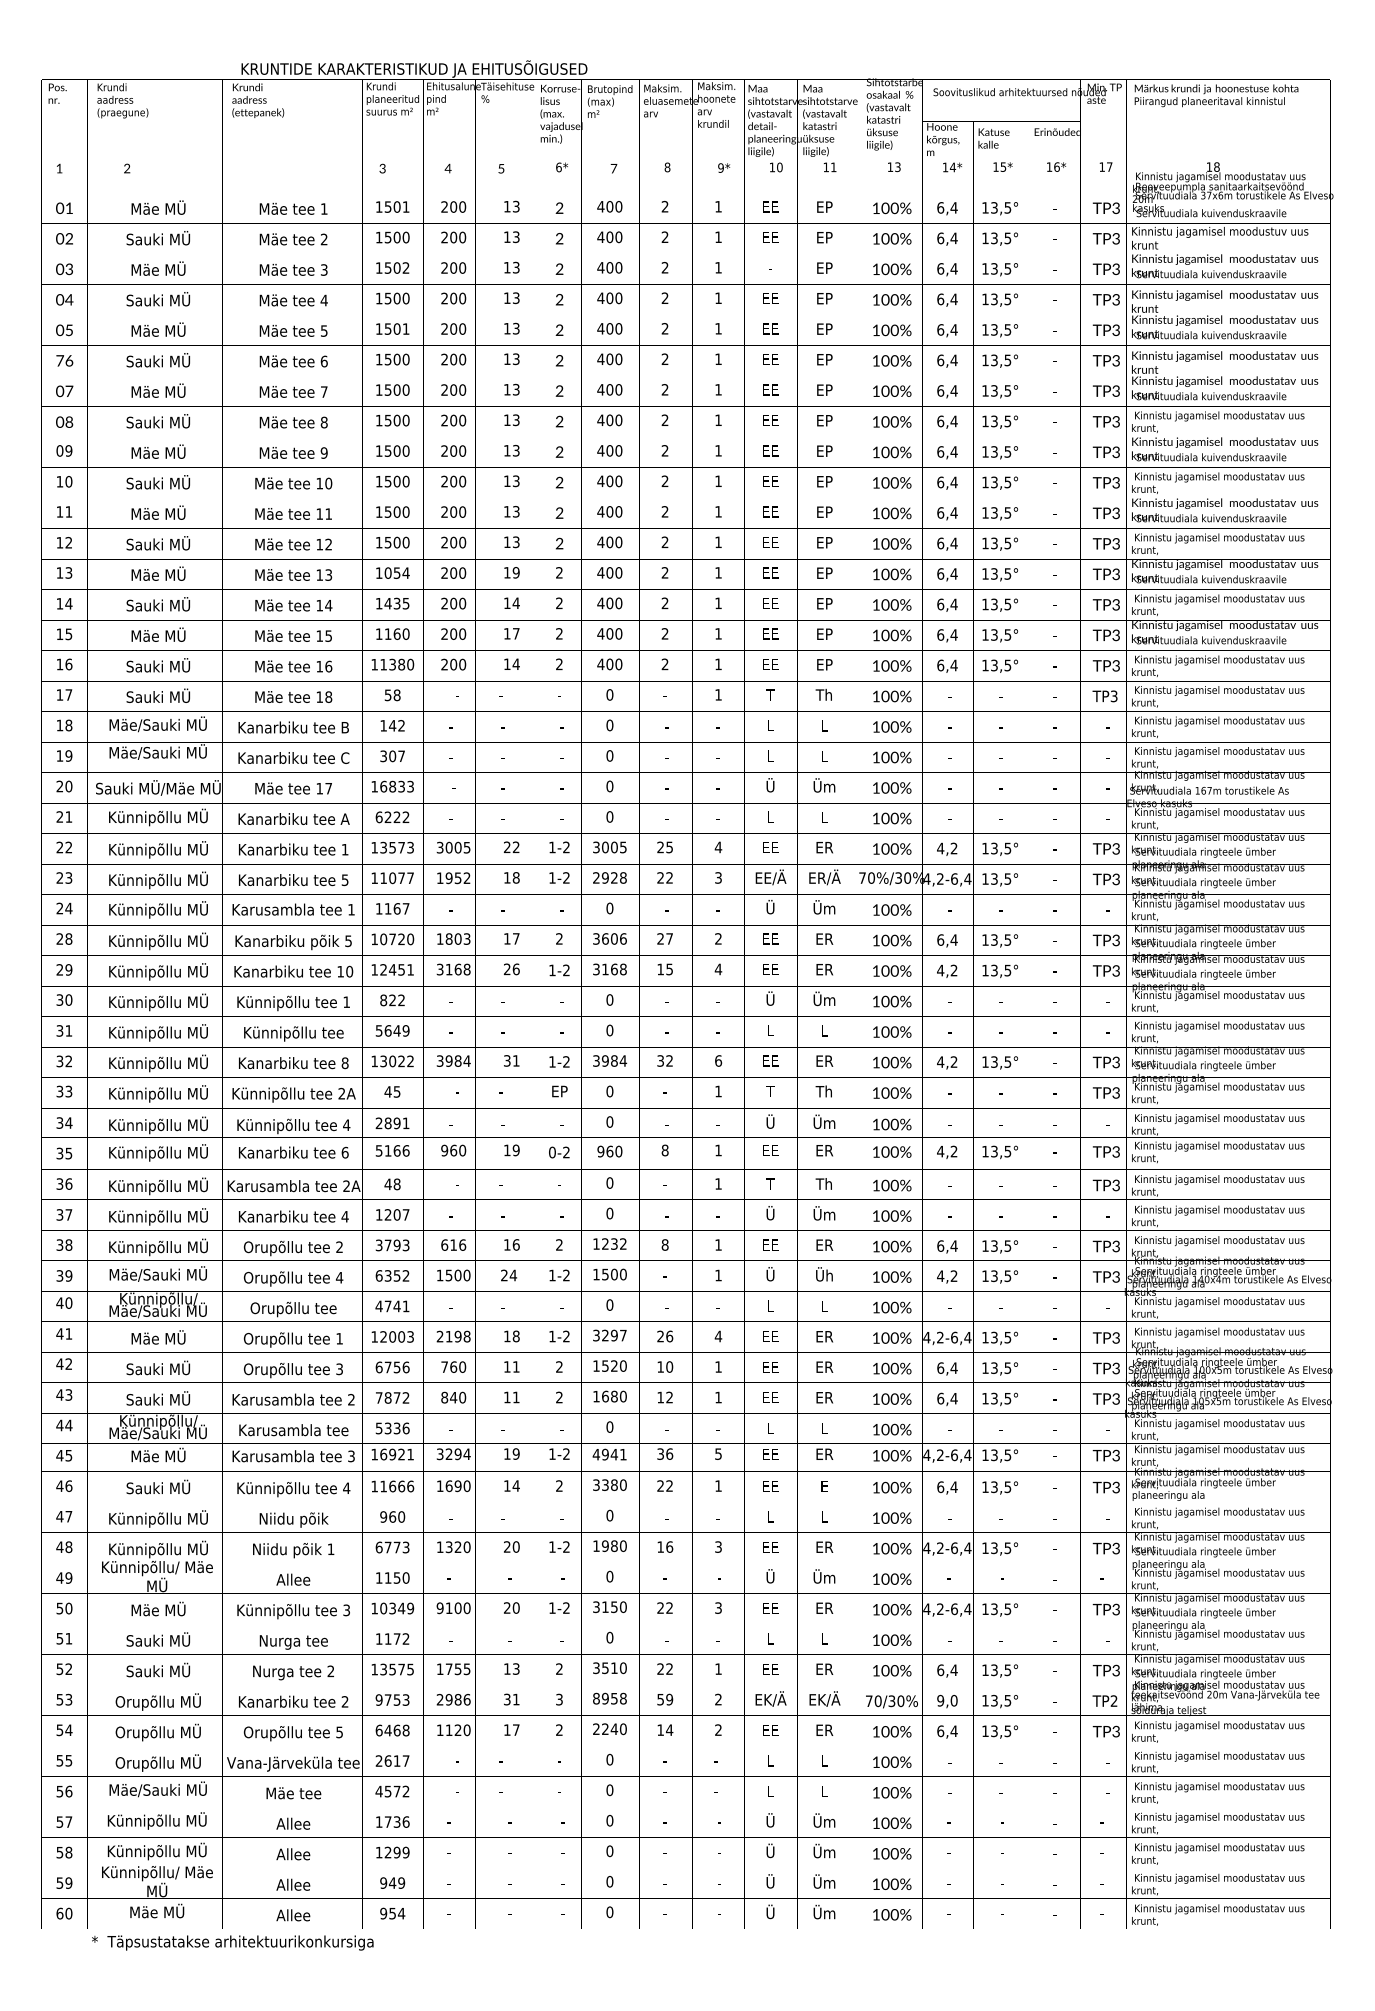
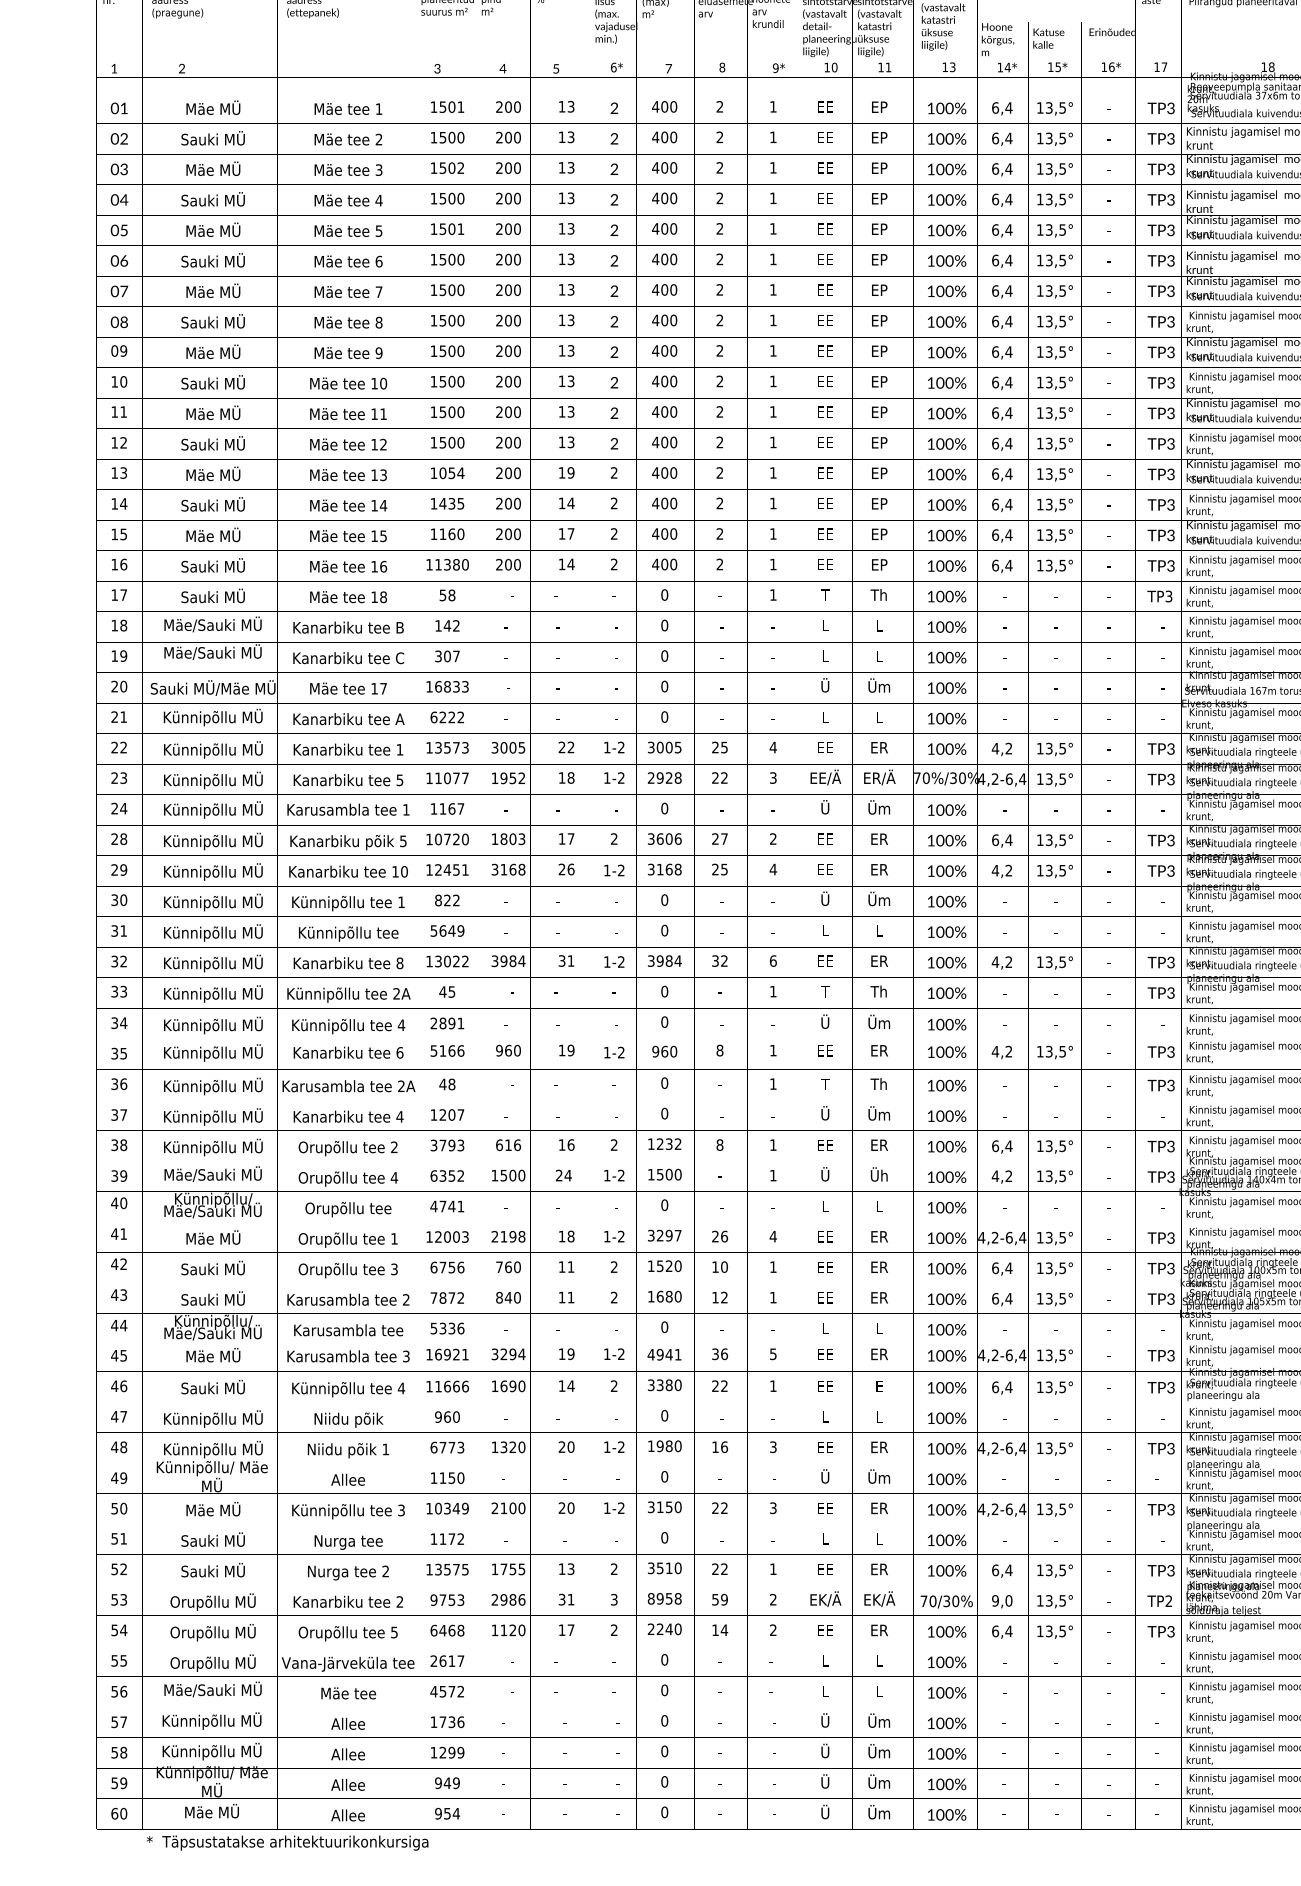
text: (770, 267) -> (825, 167), - -> EE
text: (60, 360) -> (115, 260), 76 -> 06
text: (660, 969) -> (715, 869), 15 -> 25
text: (559, 1091) -> (614, 991), EP -> -
text: (552, 1152) -> (607, 1052), 0-2 -> 1-2
text: (439, 1608) -> (494, 1508), 9100 -> 2100

